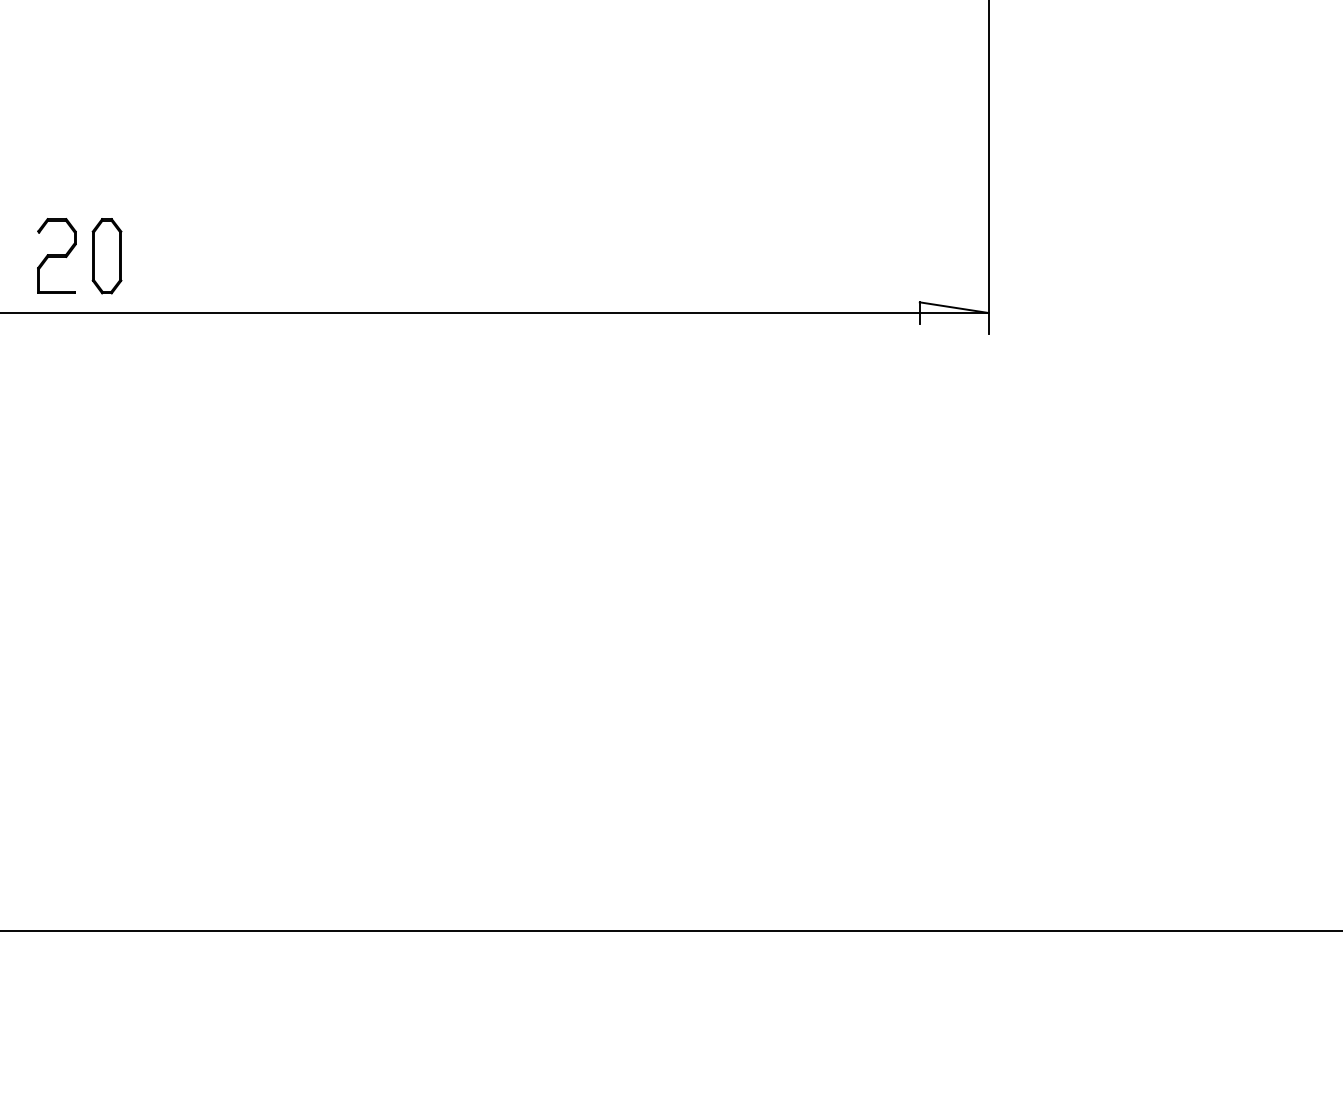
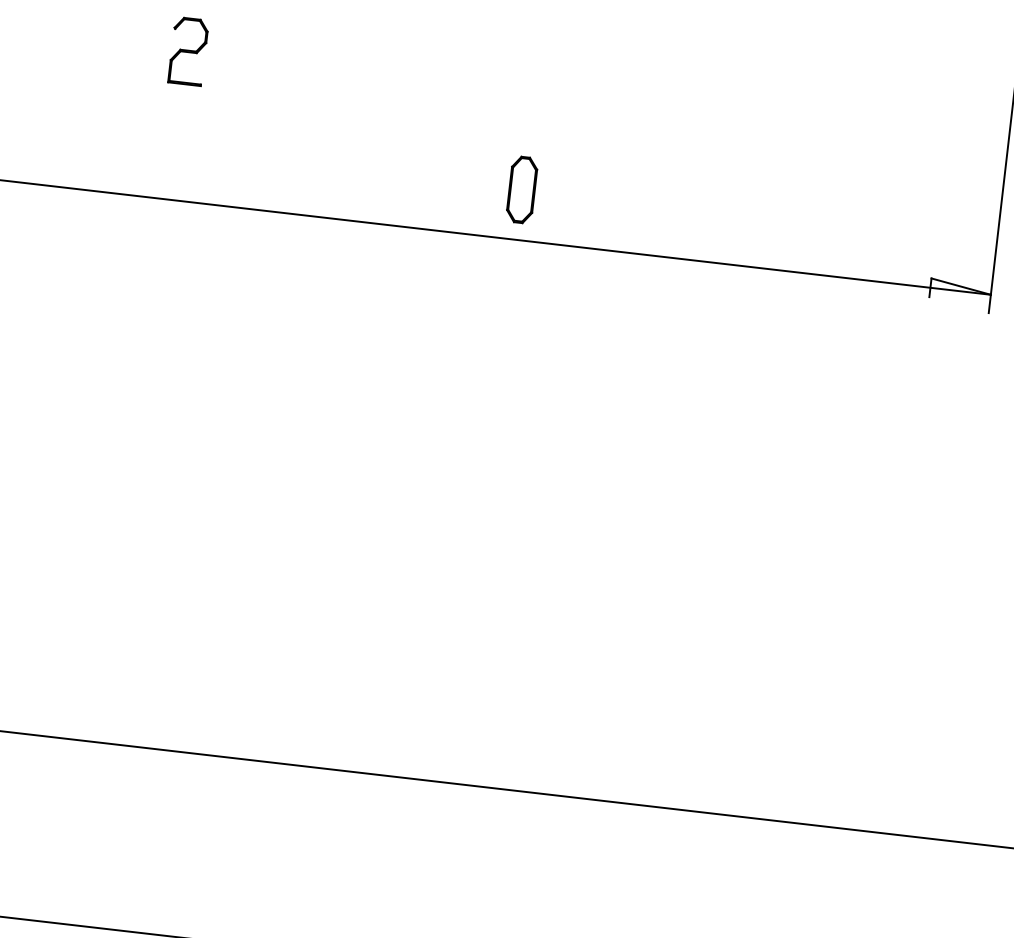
part: (56, 255) -> (188, 50), moved
part: (106, 256) -> (521, 190), moved

